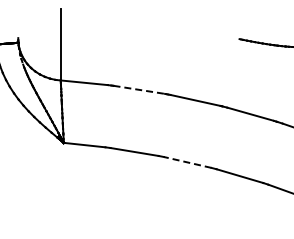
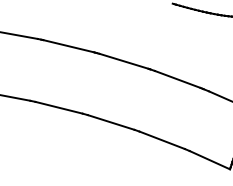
line: (139, 89) -> (68, 45), dashed -> solid
line: (187, 162) -> (110, 122), dashed -> solid

